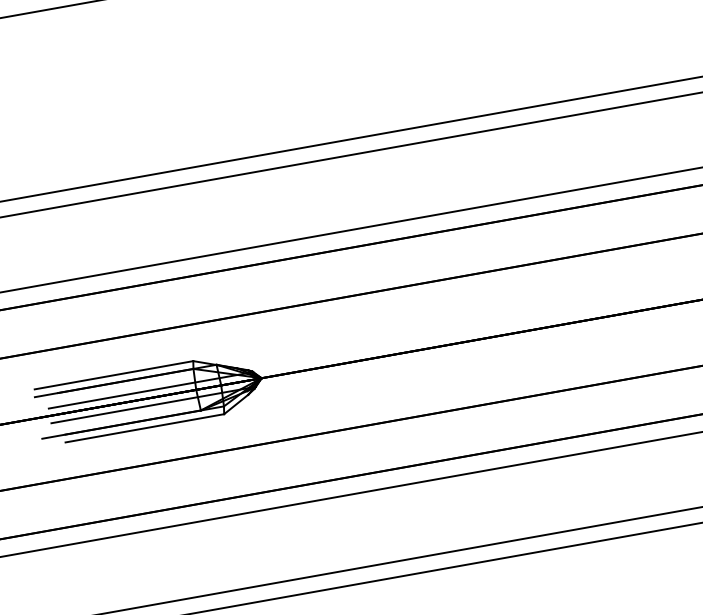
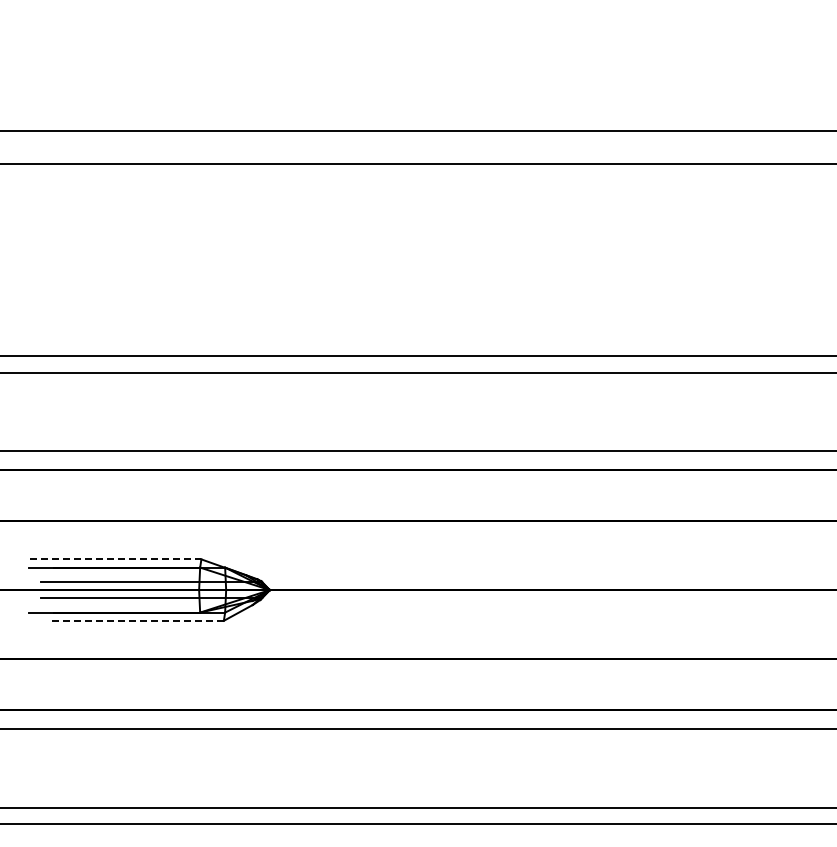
line: (113, 375) -> (115, 559), solid -> dashed
line: (145, 427) -> (138, 620), solid -> dashed

